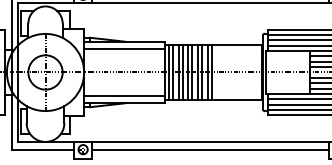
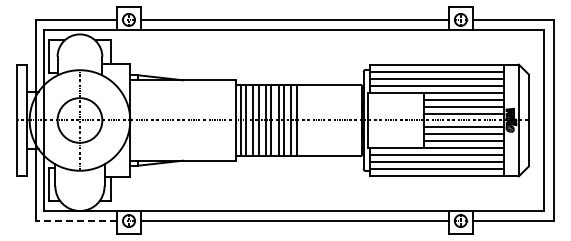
line: (124, 49) -> (182, 90), removed
line: (124, 95) -> (182, 150), removed
line: (42, 149) -> (75, 221), solid -> dashed

